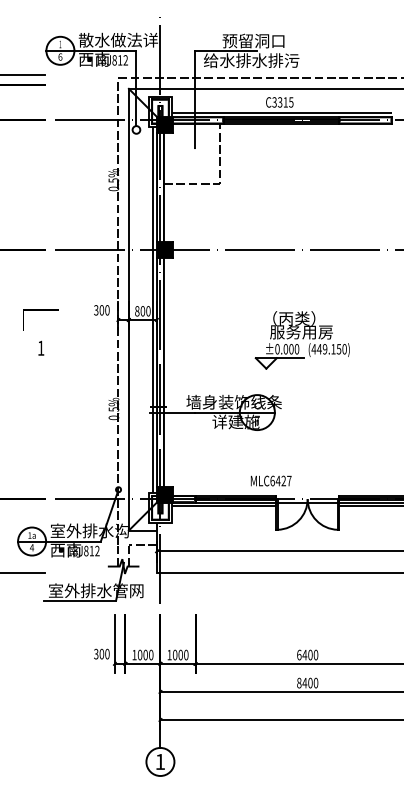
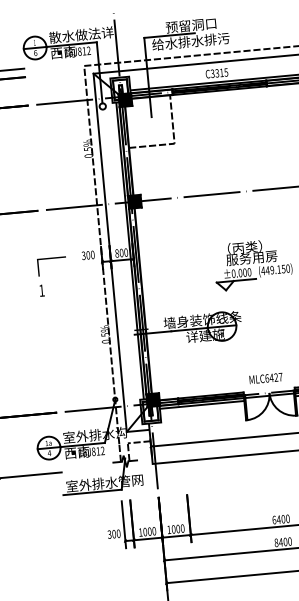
line: (40, 310) -> (51, 258), moved
text: (270, 480) -> (265, 378), moved

